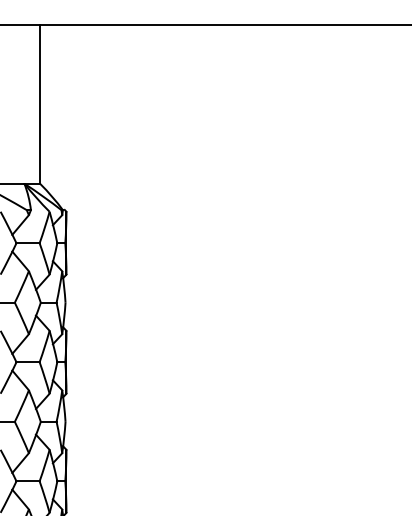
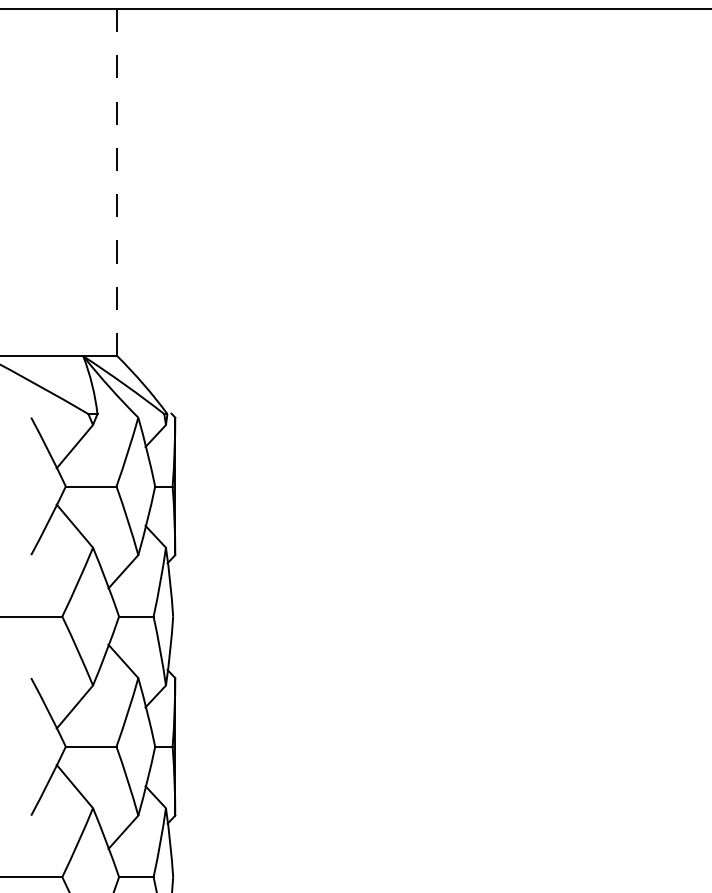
line: (40, 103) -> (118, 180), solid -> dashed

